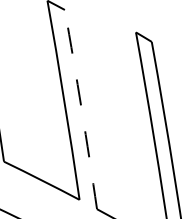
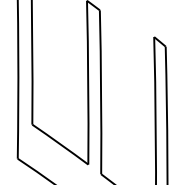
arc: (82, 109) -> (101, 92), dashed -> solid

